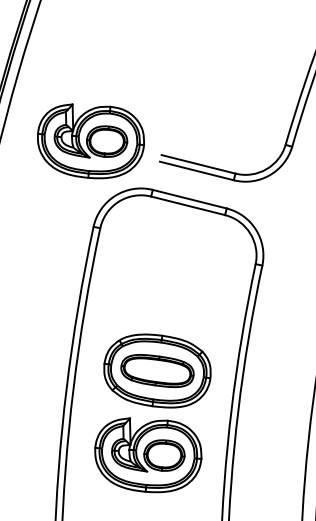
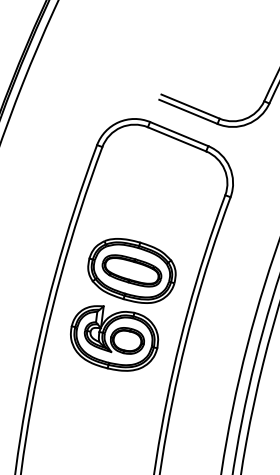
part: (91, 140) -> (105, 74), removed

